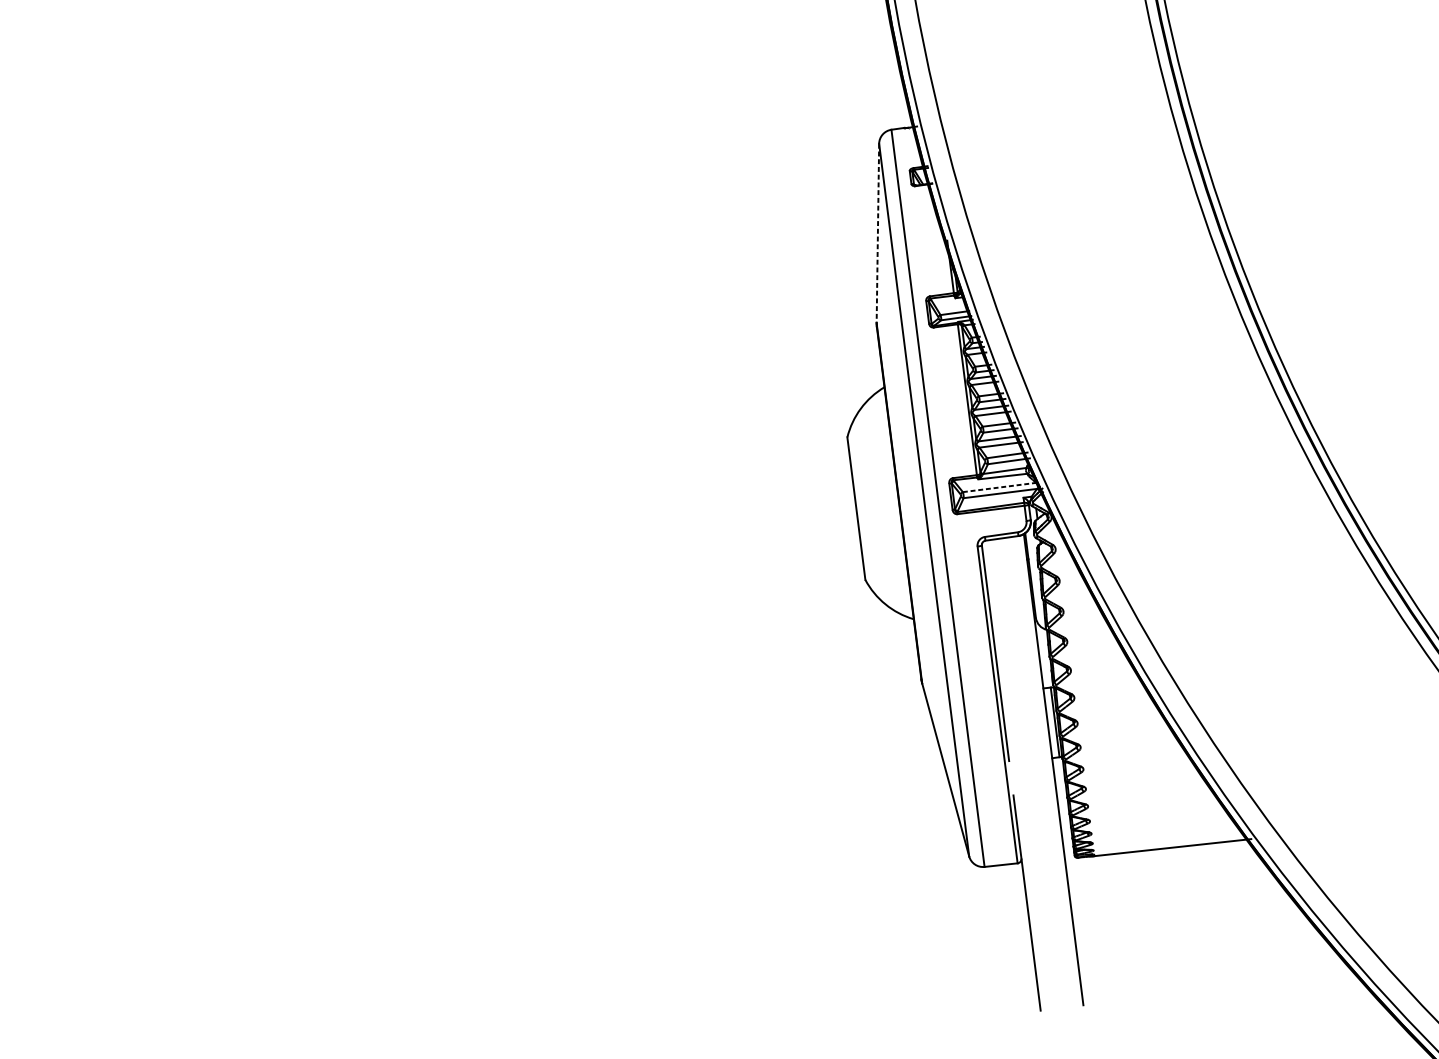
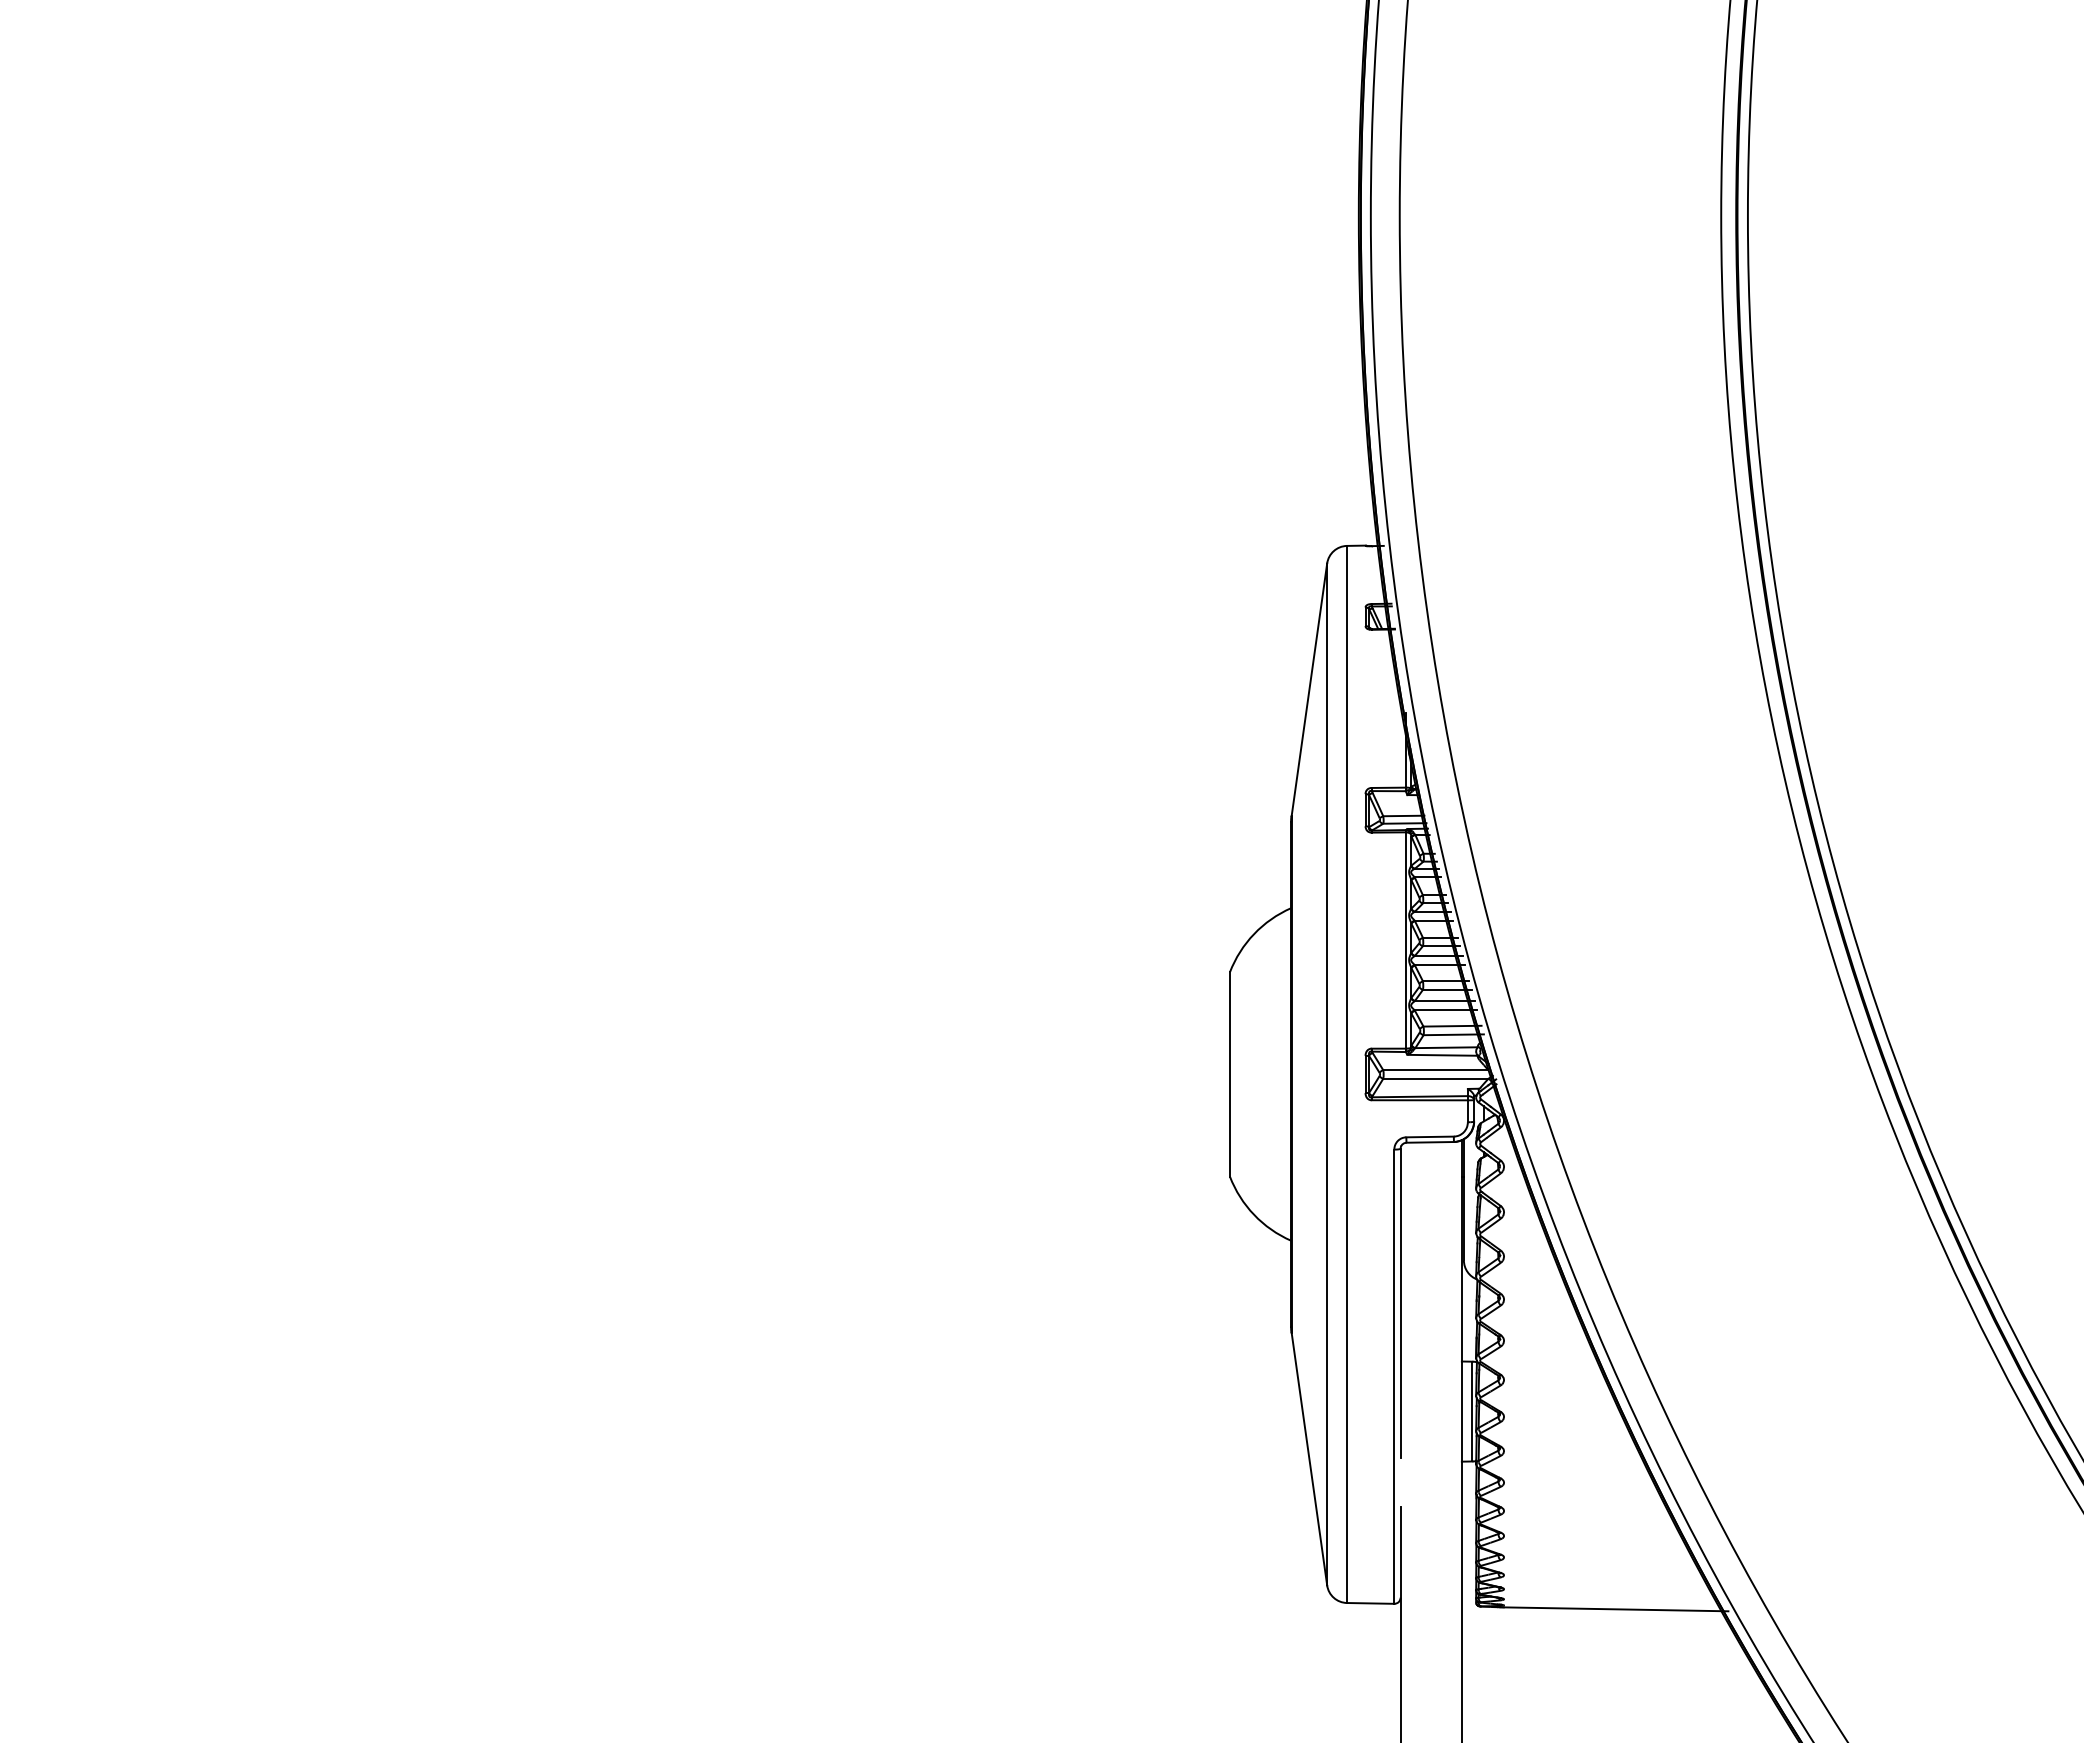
line: (877, 233) -> (1309, 689), dashed -> solid
line: (999, 487) -> (1435, 1070), dashed -> solid

